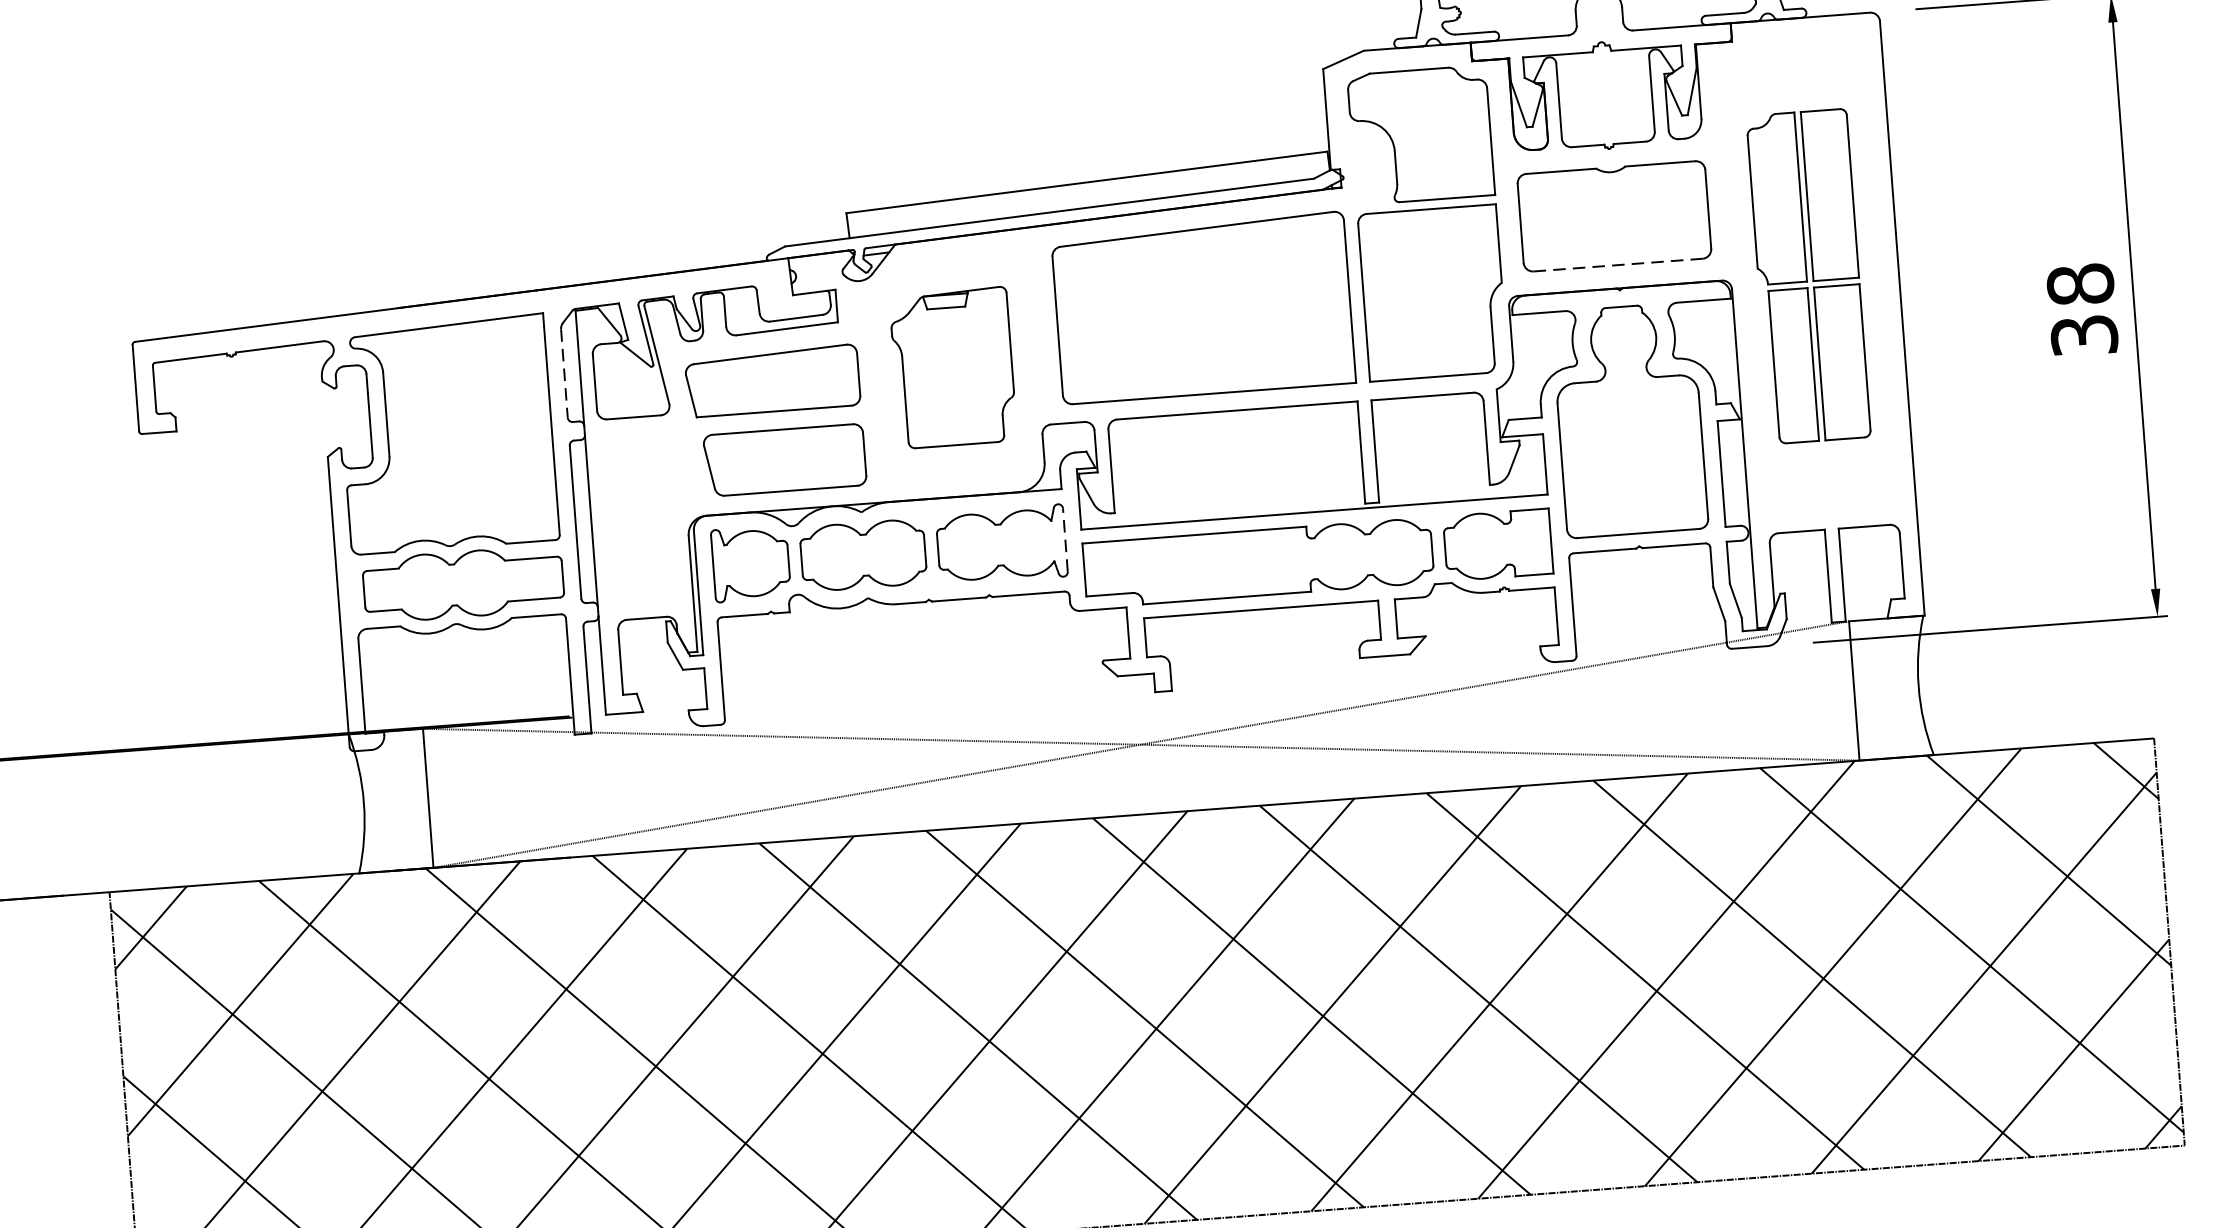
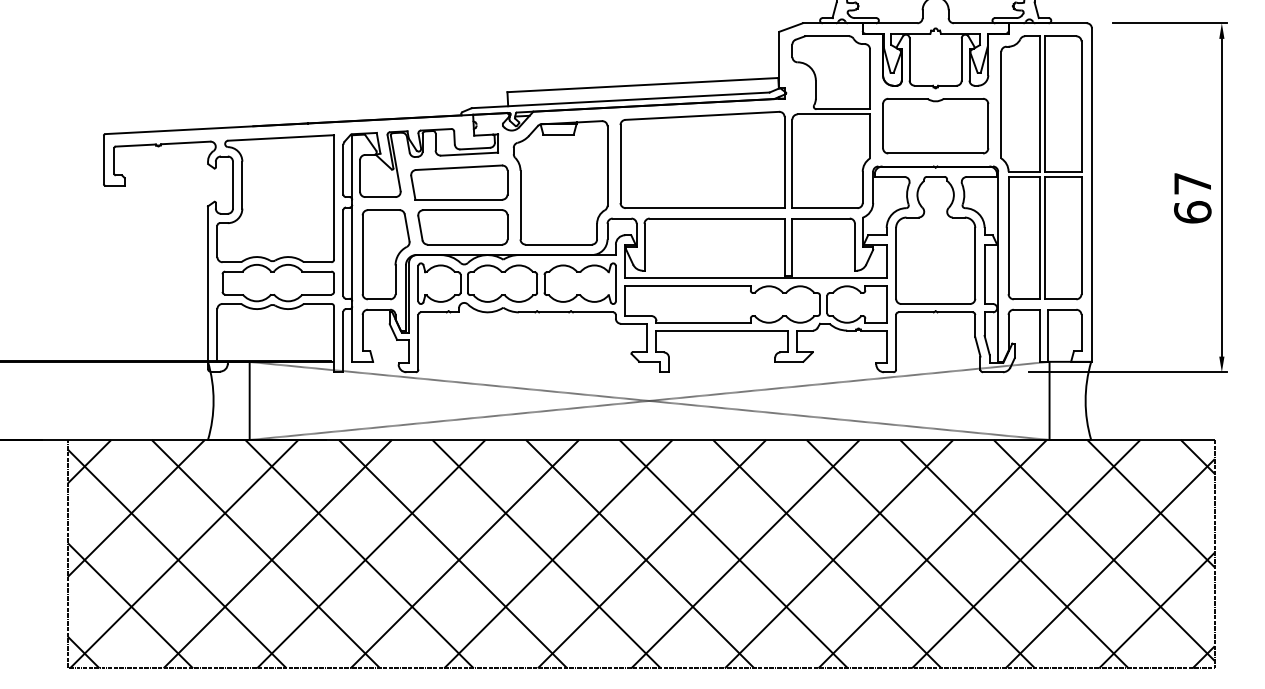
line: (1619, 265) -> (936, 153), dashed -> solid
part: (1808, 275) -> (1041, 167), size x1.43
text: (2081, 309) -> (1192, 197), 38 -> 67
part: (953, 367) -> (560, 182), size x1.43
line: (564, 373) -> (343, 169), dashed -> solid
part: (650, 518) -> (385, 254), added
line: (1064, 539) -> (615, 283), dashed -> solid

